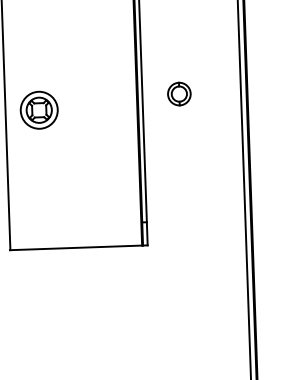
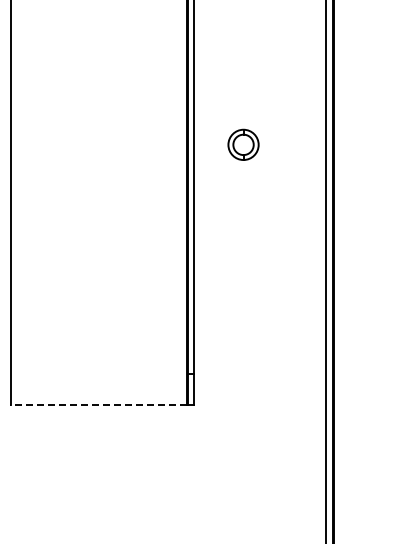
part: (179, 93) -> (243, 144), moved
part: (38, 109) -> (55, 219), removed
line: (76, 248) -> (98, 405), solid -> dashed

